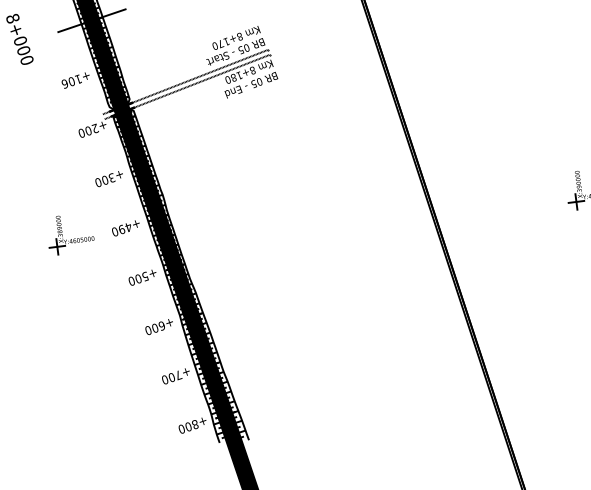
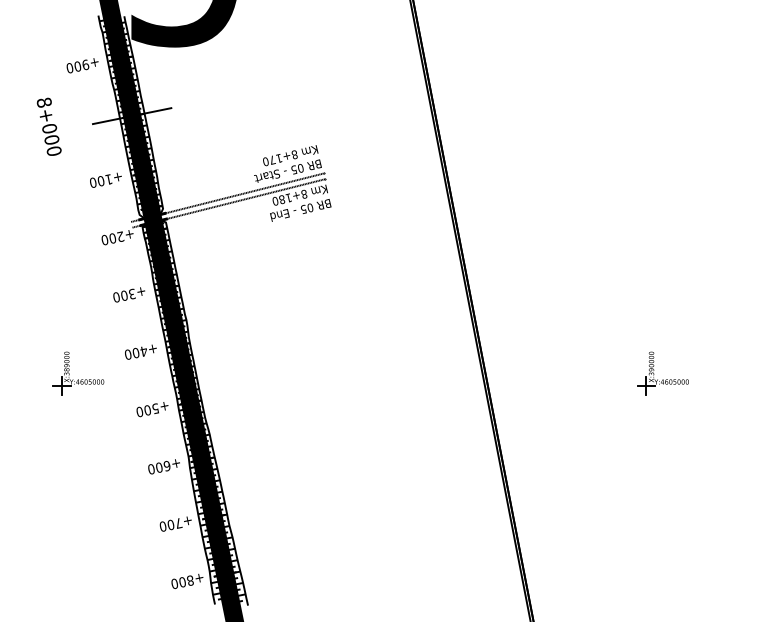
text: (64, 84) -> (92, 183), +106 -> +100
text: (121, 229) -> (135, 352), +490 -> +400
part: (70, 233) -> (78, 373), moved

